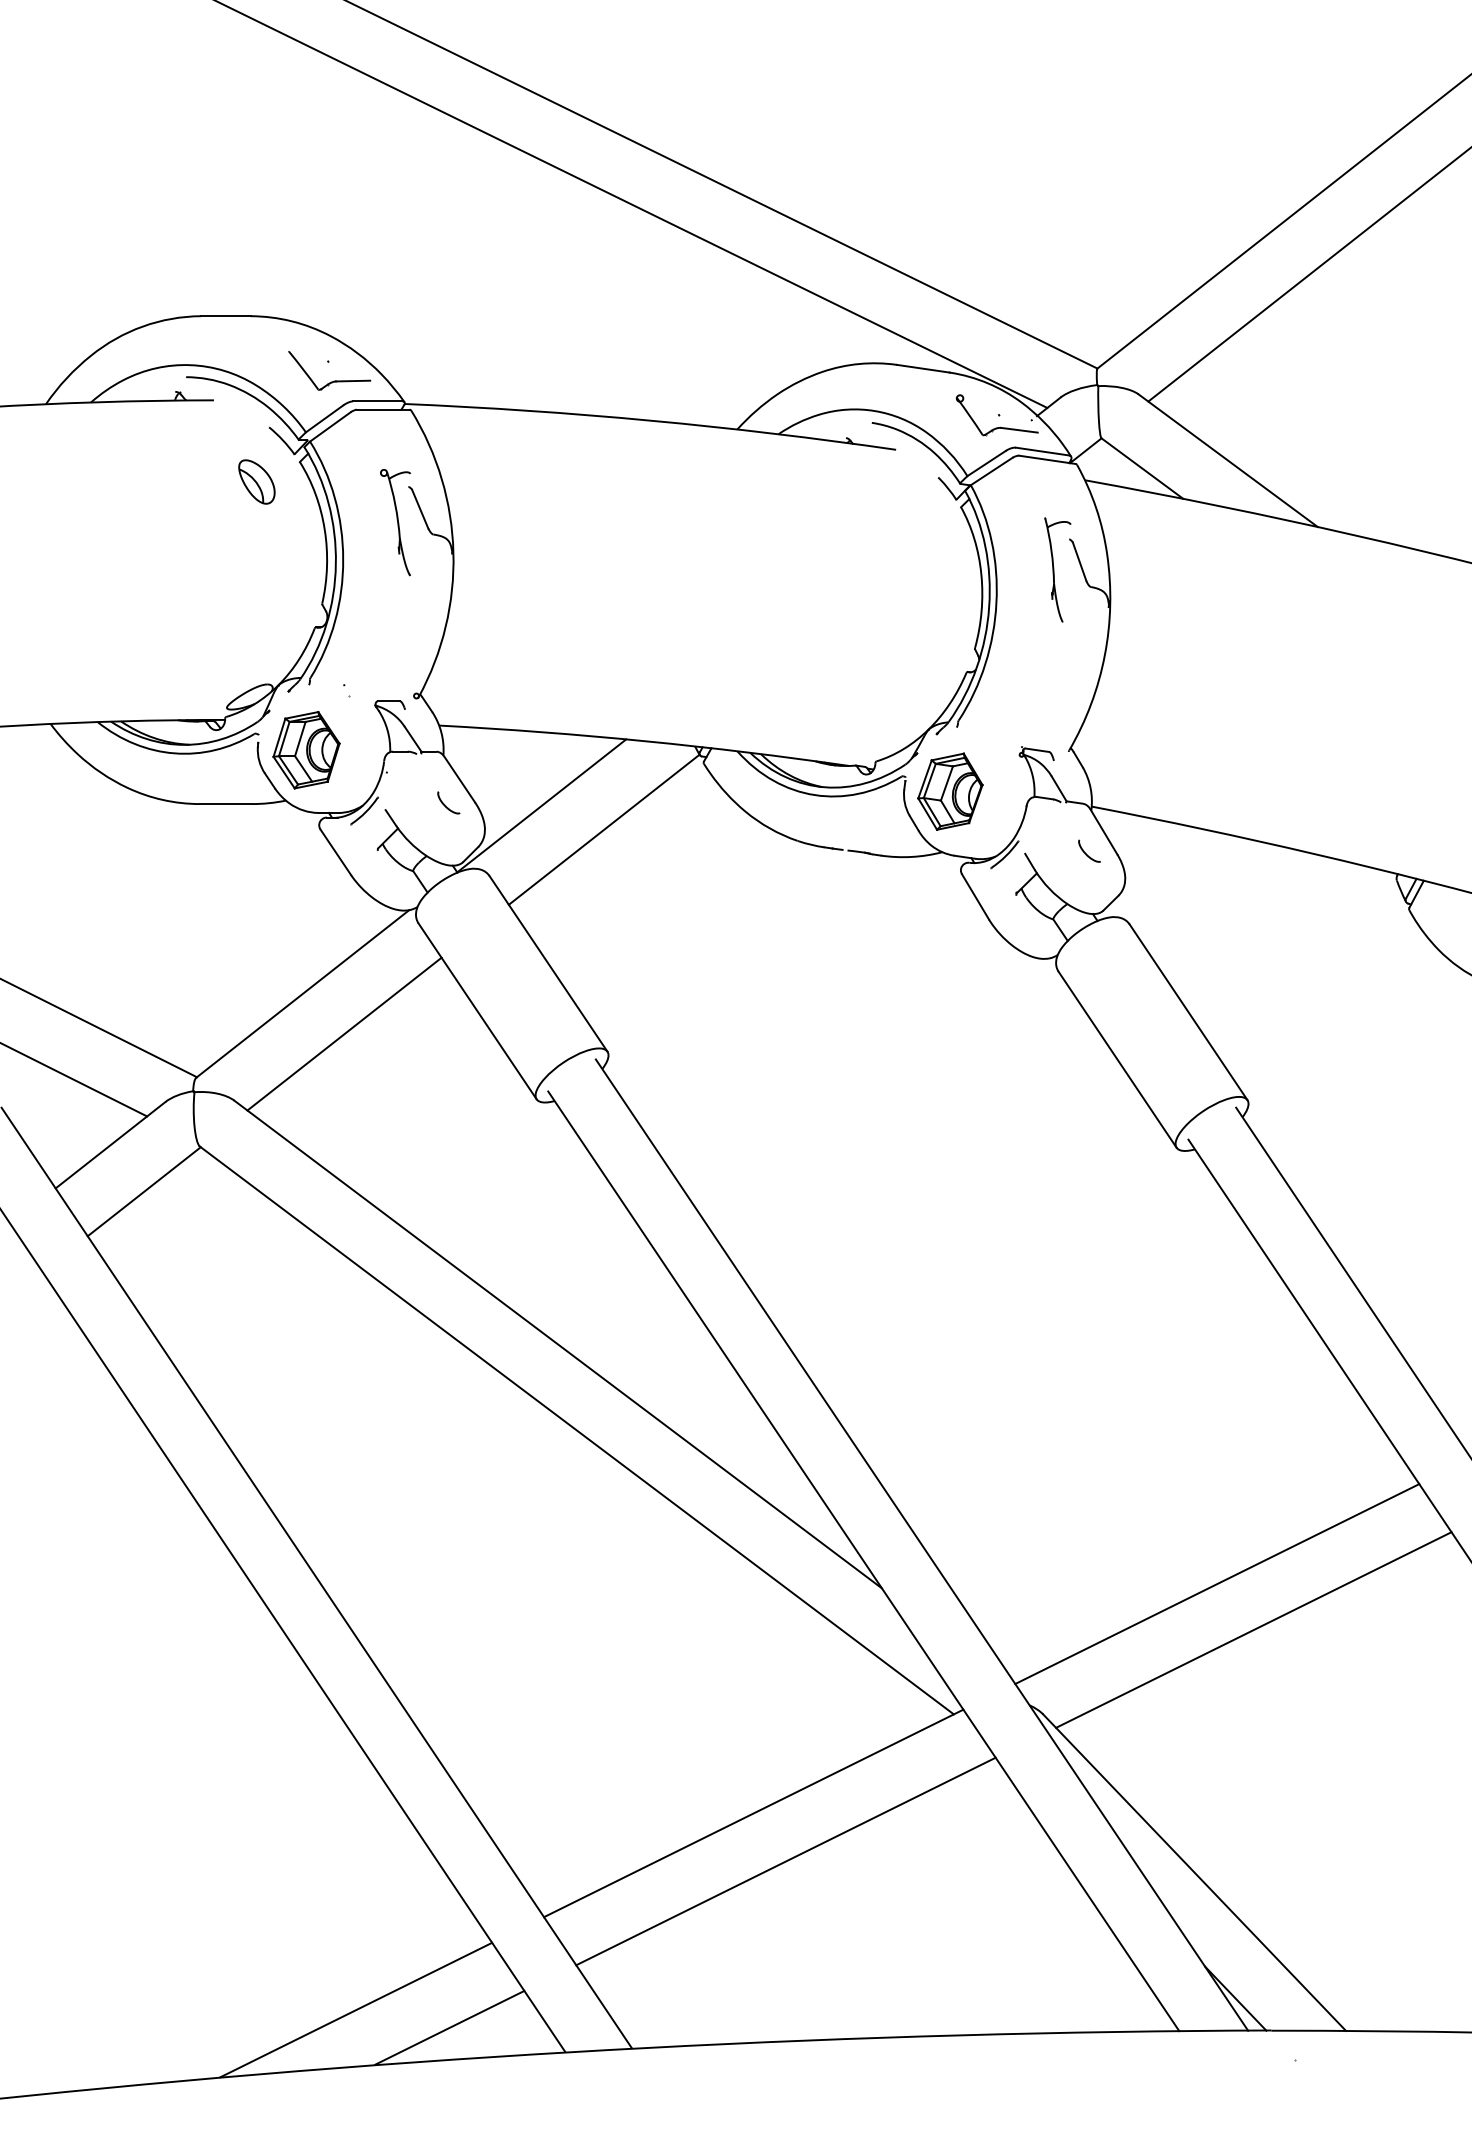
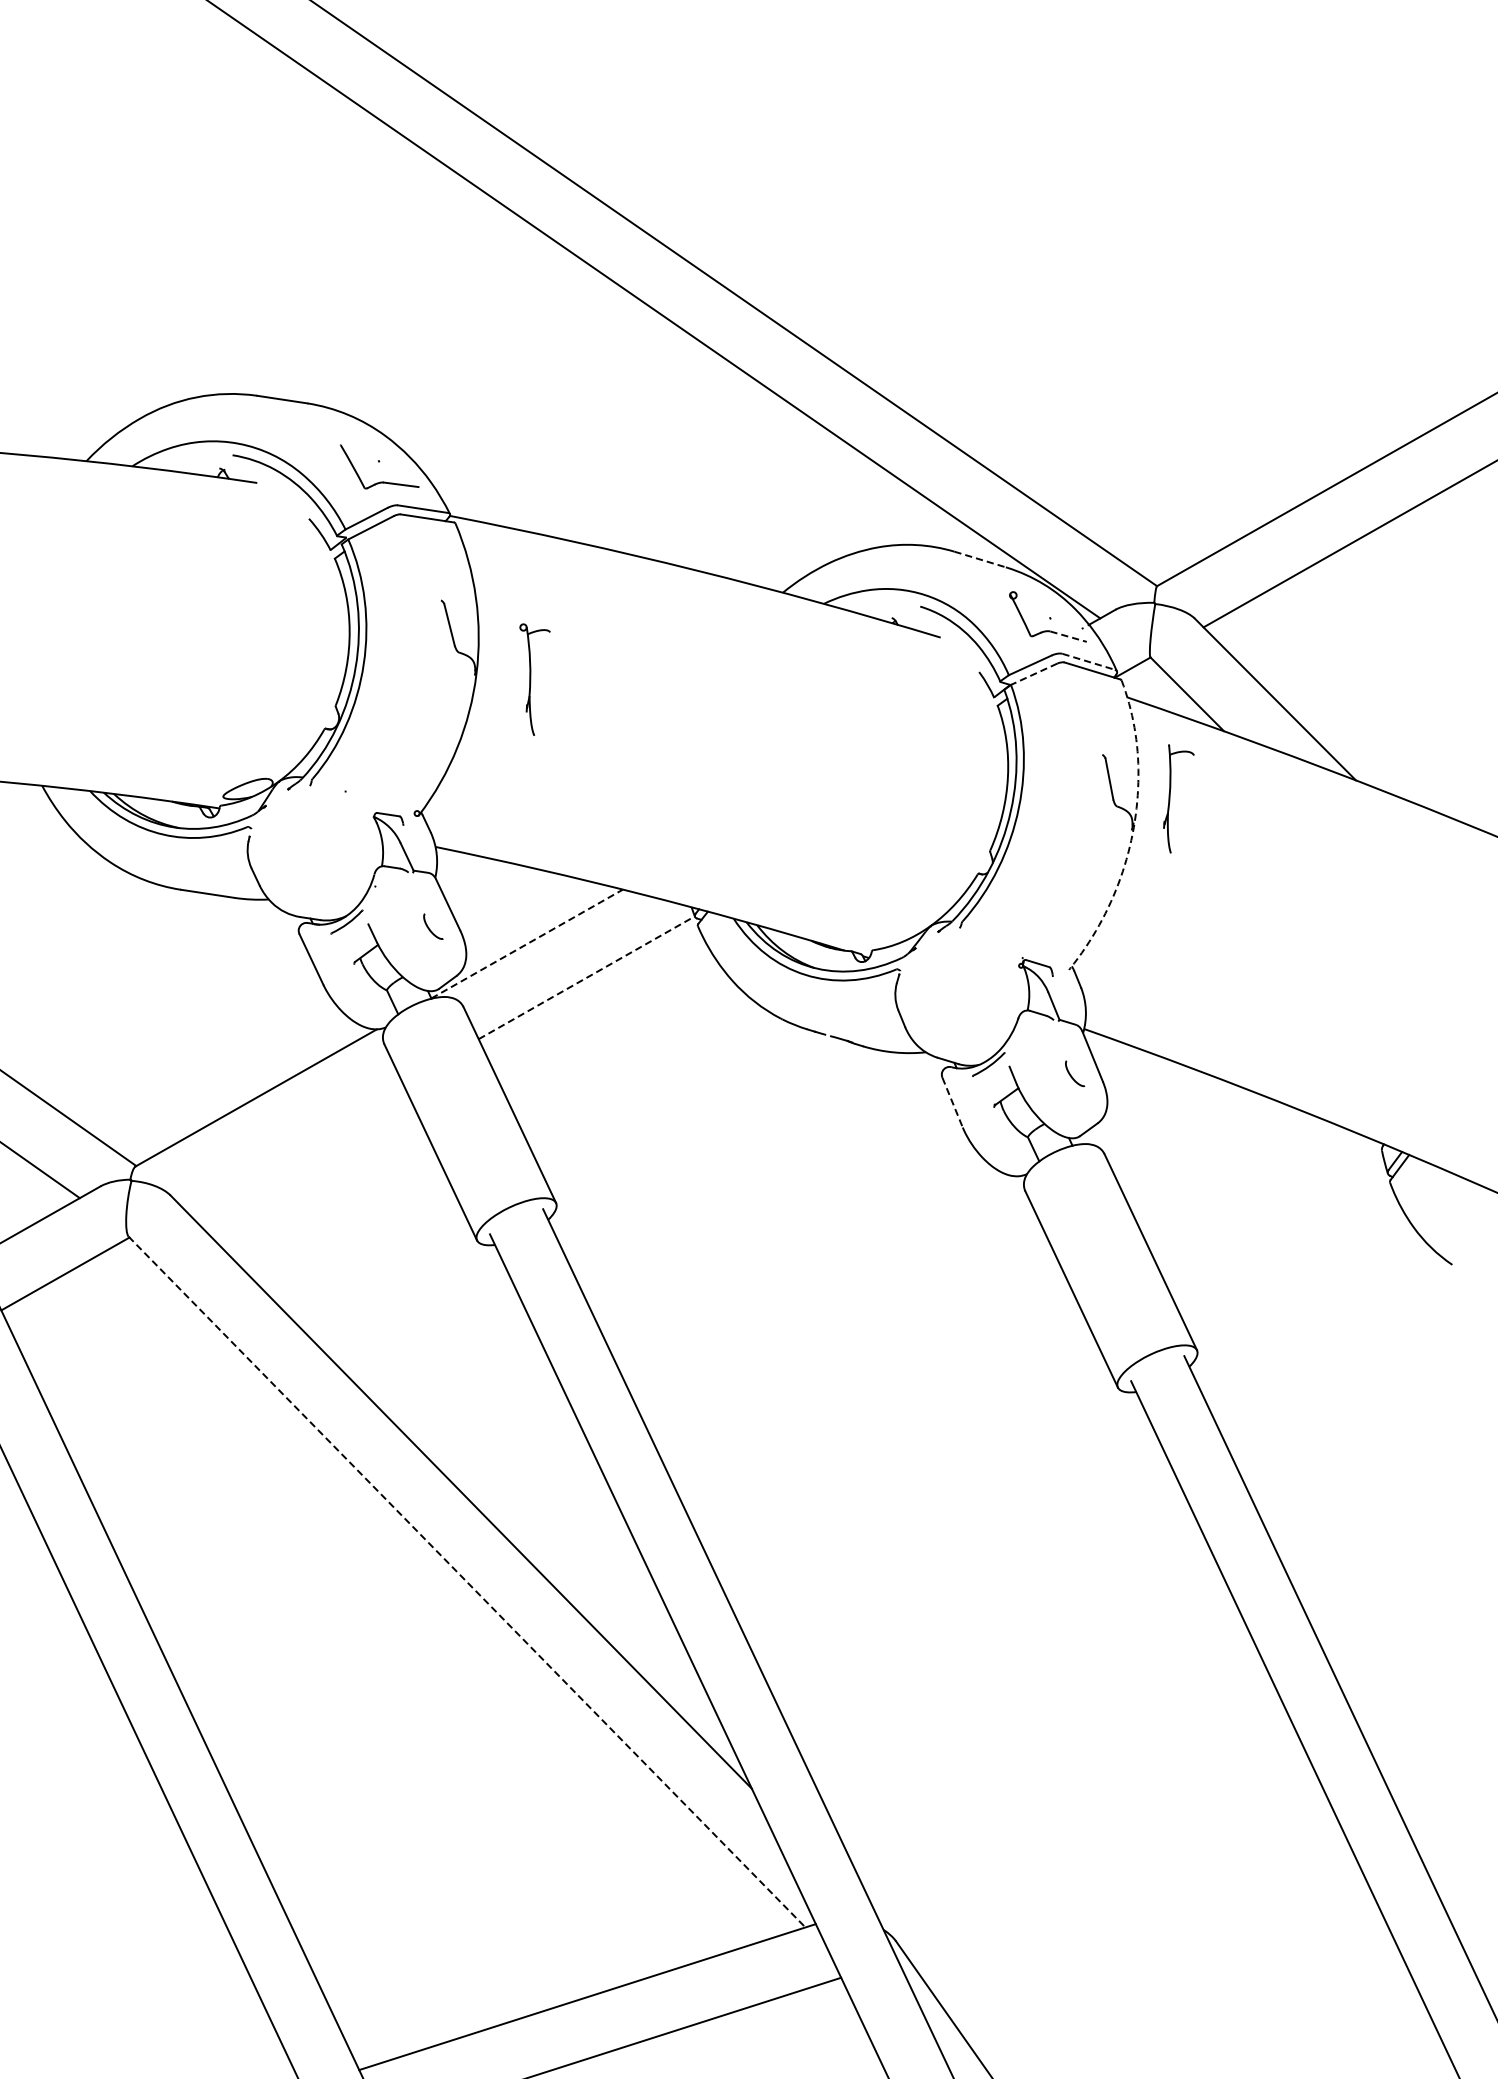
line: (923, 368) -> (980, 559), solid -> dashed
line: (1019, 430) -> (1068, 636), solid -> dashed
line: (1042, 451) -> (1088, 661), solid -> dashed
line: (991, 471) -> (1033, 674), solid -> dashed
part: (256, 481) -> (287, 571), removed
part: (395, 522) -> (527, 679), moved
part: (1057, 569) -> (1173, 798), moved
line: (1109, 609) -> (1132, 832), solid -> dashed
part: (306, 750) -> (297, 851), removed
part: (950, 791) -> (943, 992), removed
line: (541, 805) -> (526, 943), solid -> dashed
line: (604, 829) -> (587, 977), solid -> dashed
line: (975, 897) -> (952, 1103), solid -> dashed
line: (344, 1033) -> (292, 1144), removed
line: (576, 1430) -> (466, 1582), solid -> dashed
line: (1217, 1584) -> (1092, 1836), removed
line: (1253, 1629) -> (1121, 1887), removed

